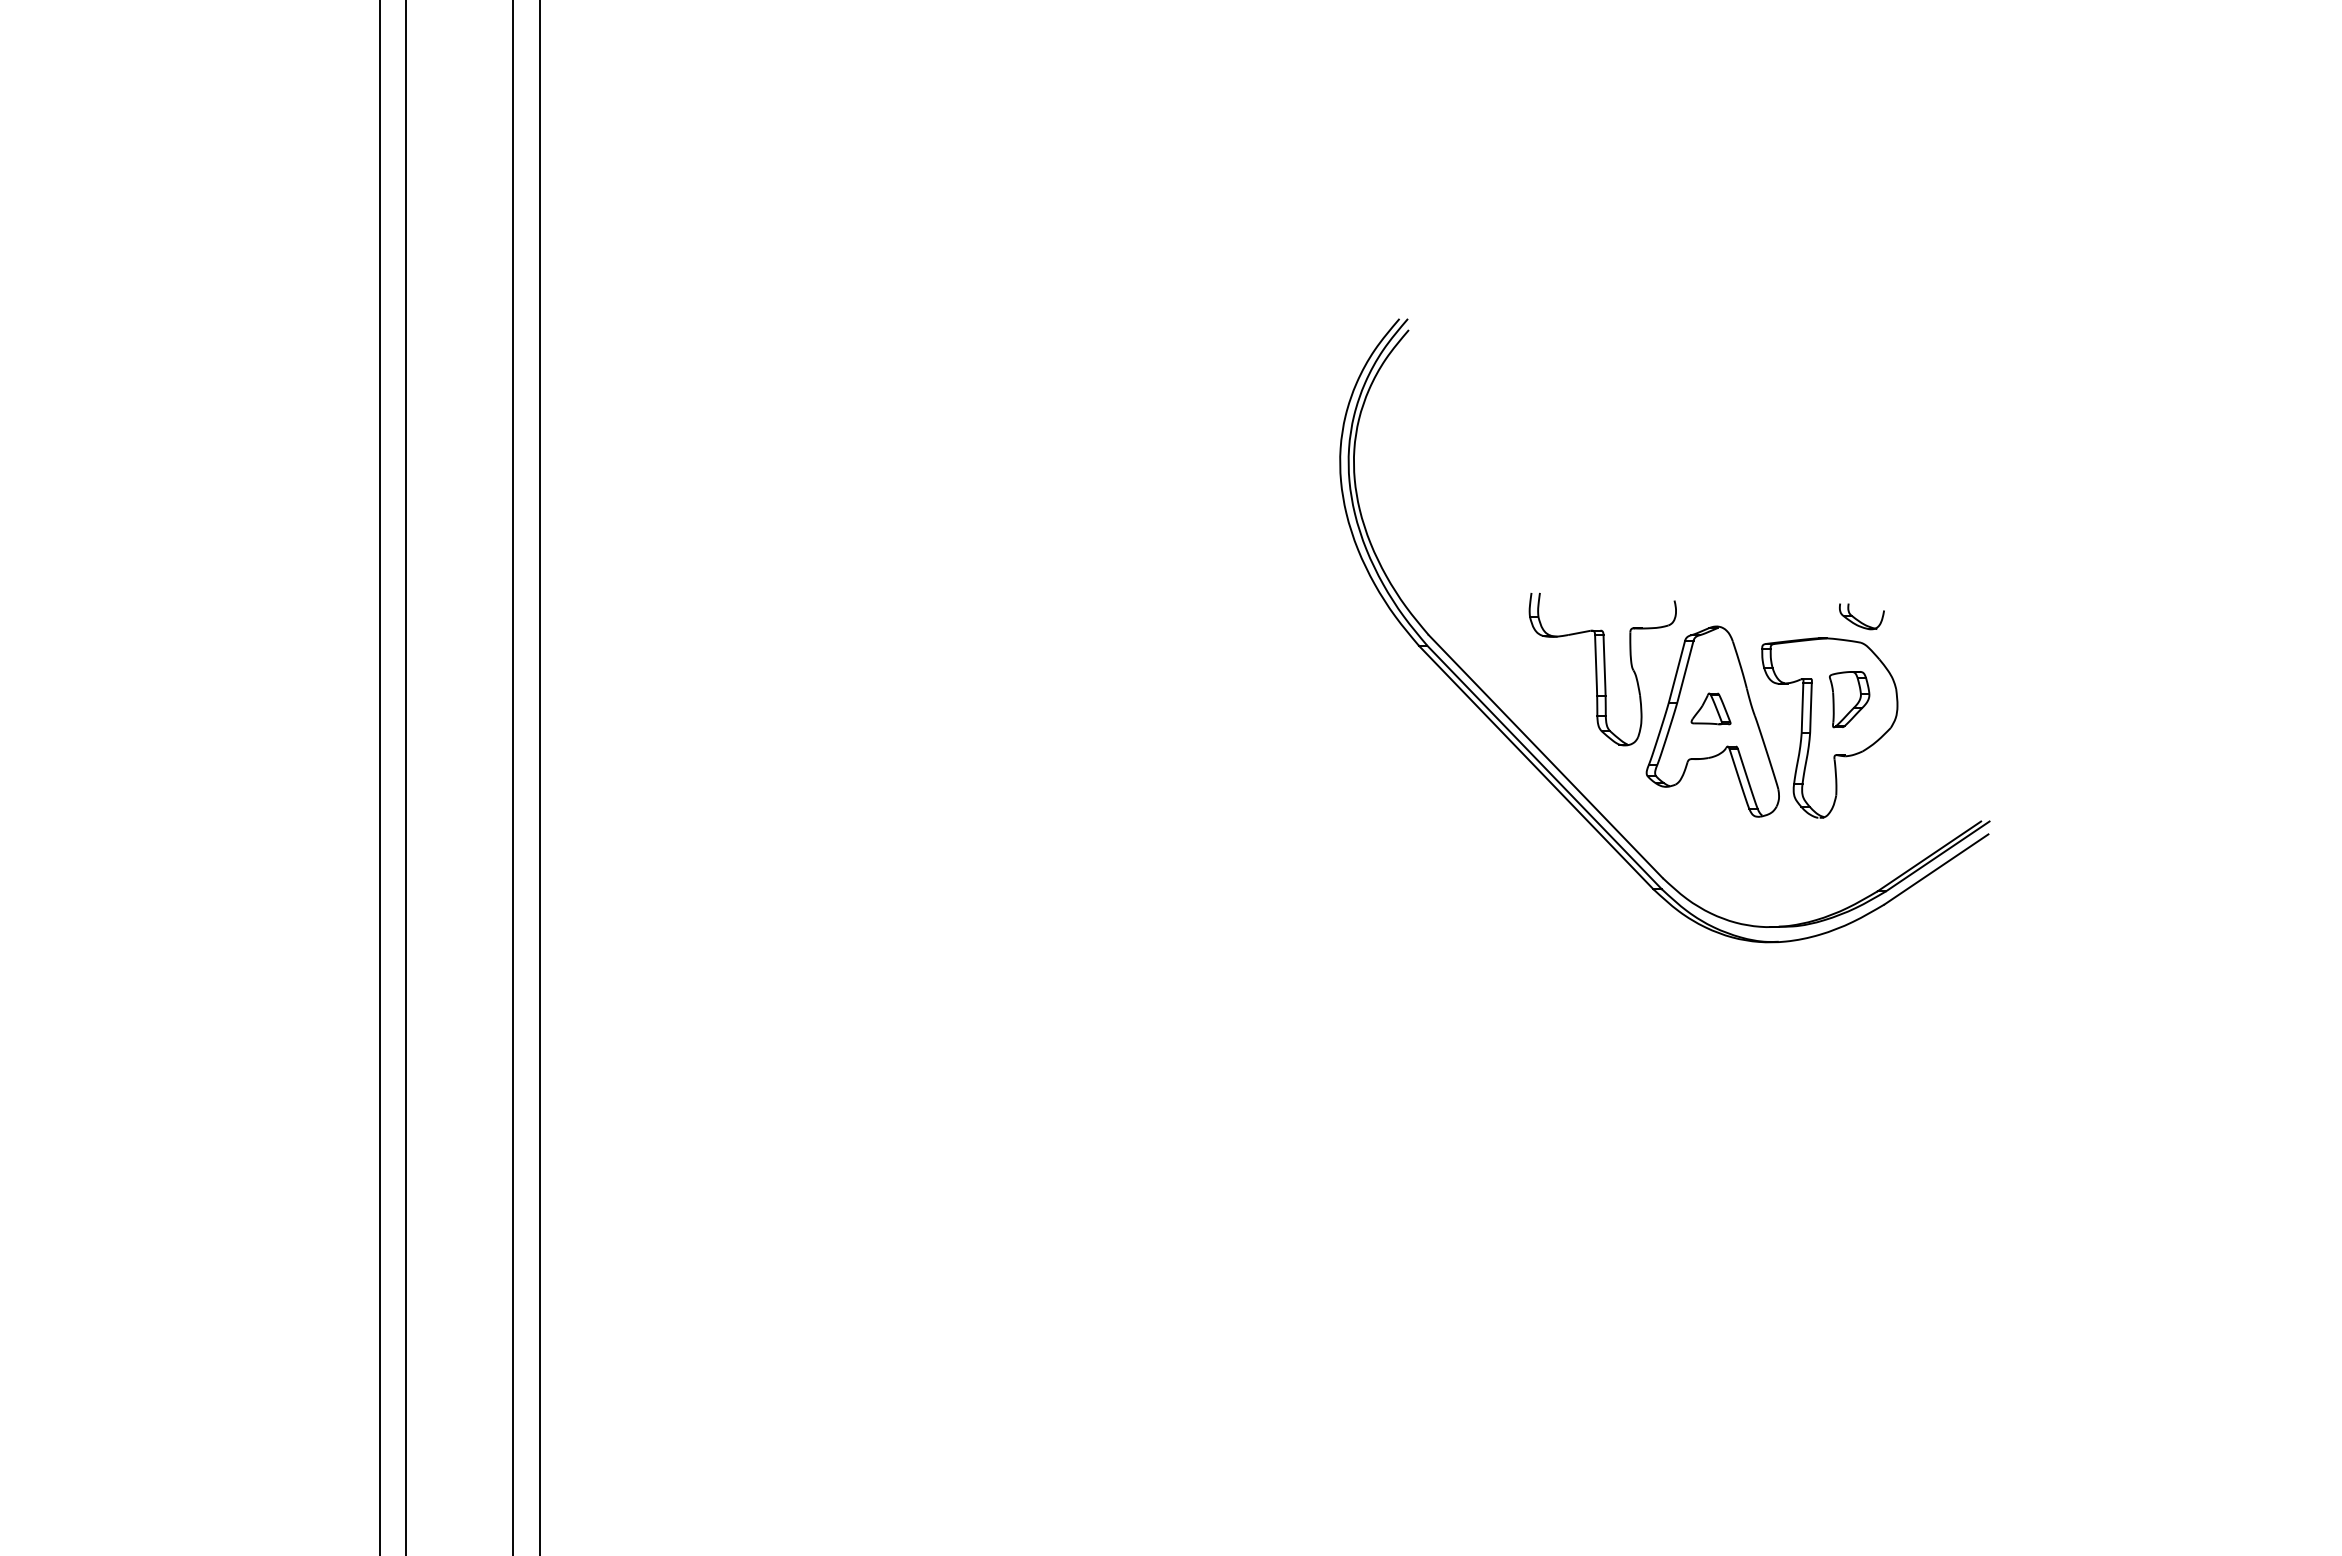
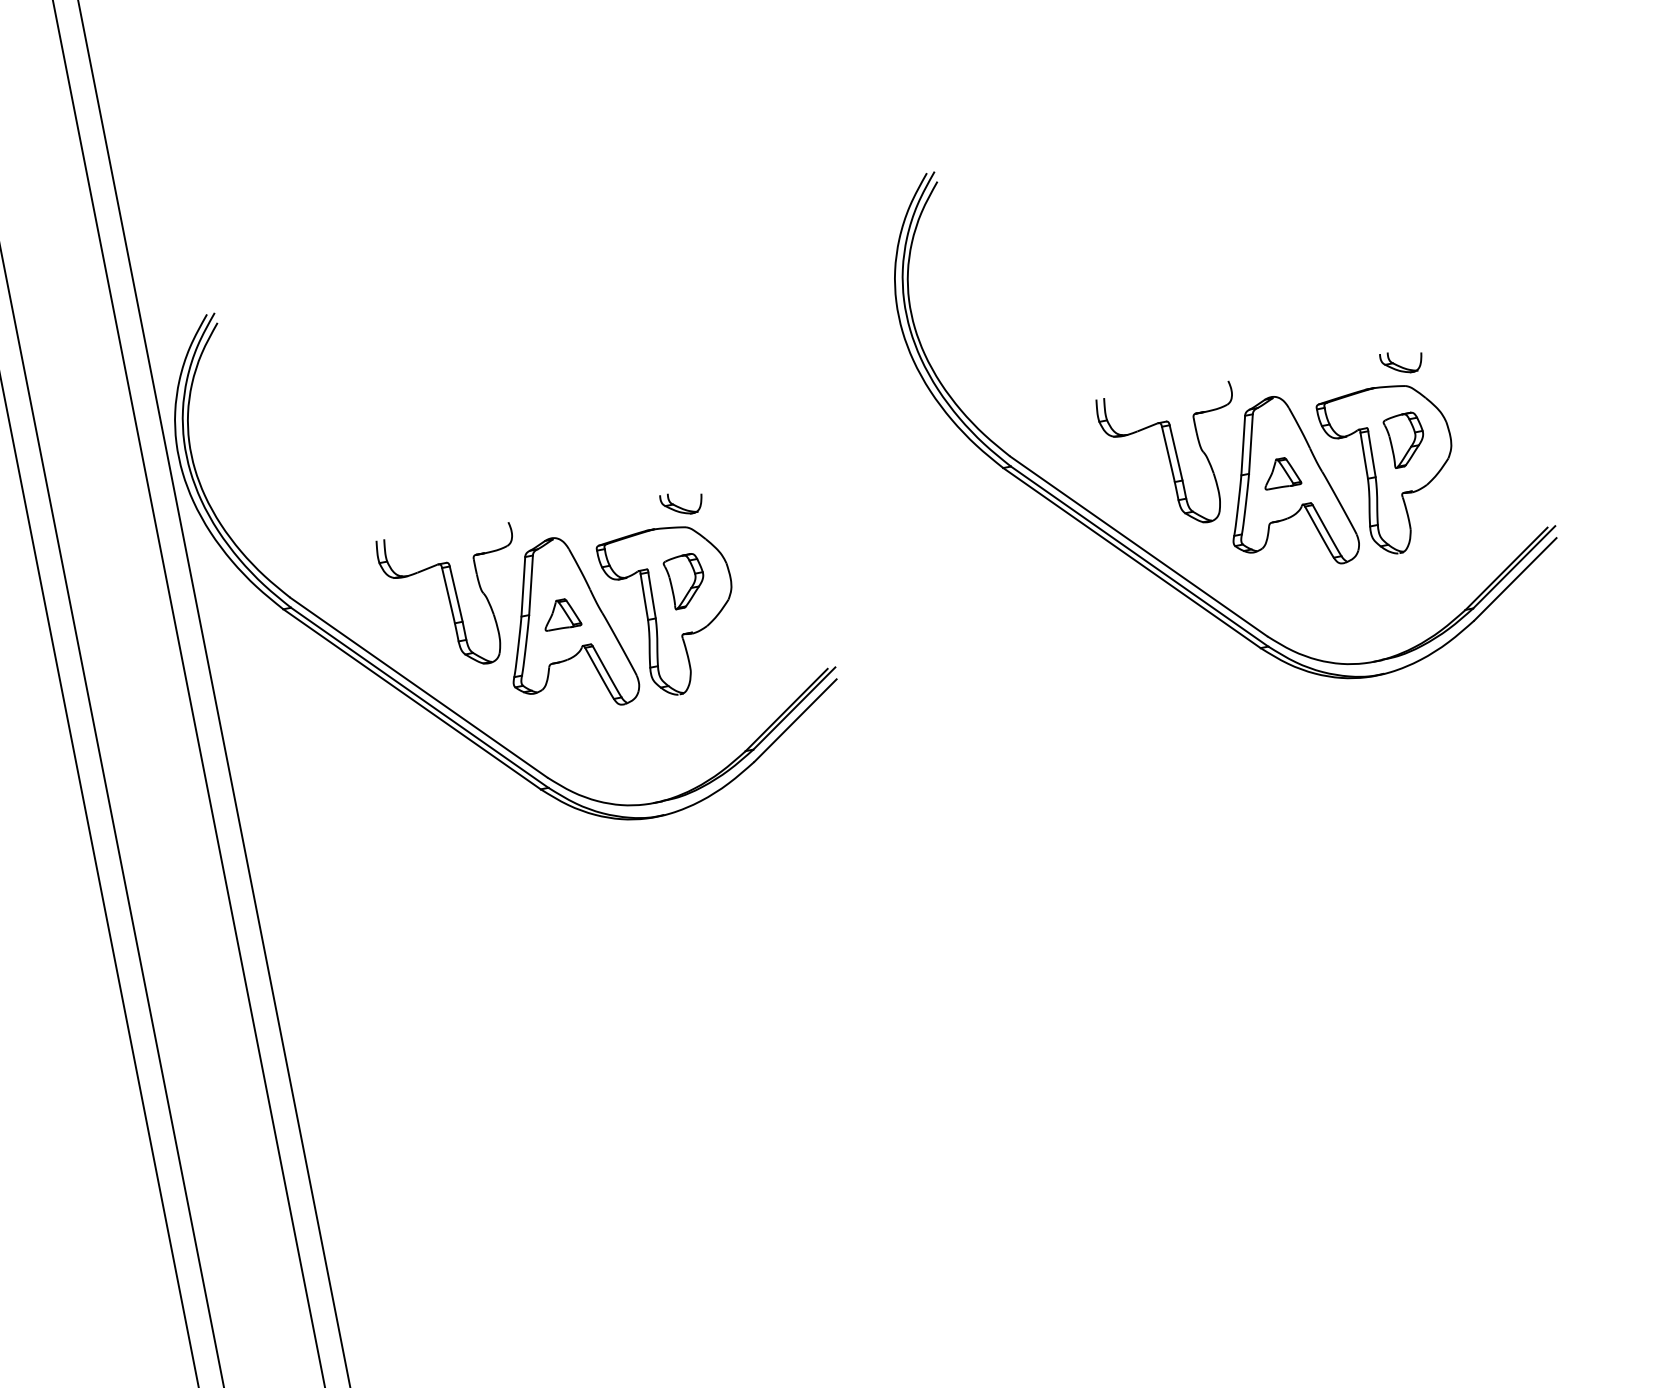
part: (875, 630) -> (504, 551), added

